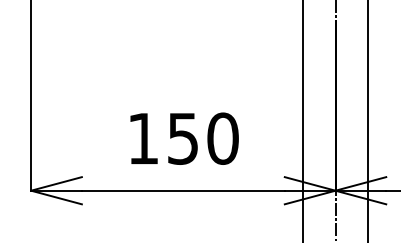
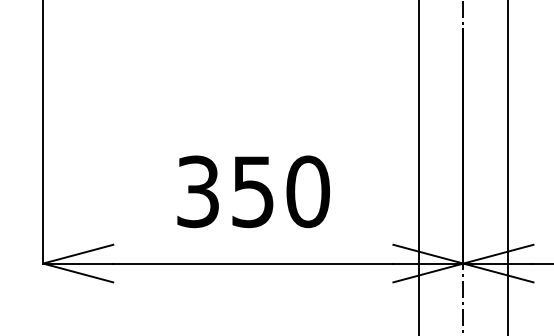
text: (142, 138) -> (197, 191), 150 -> 350

